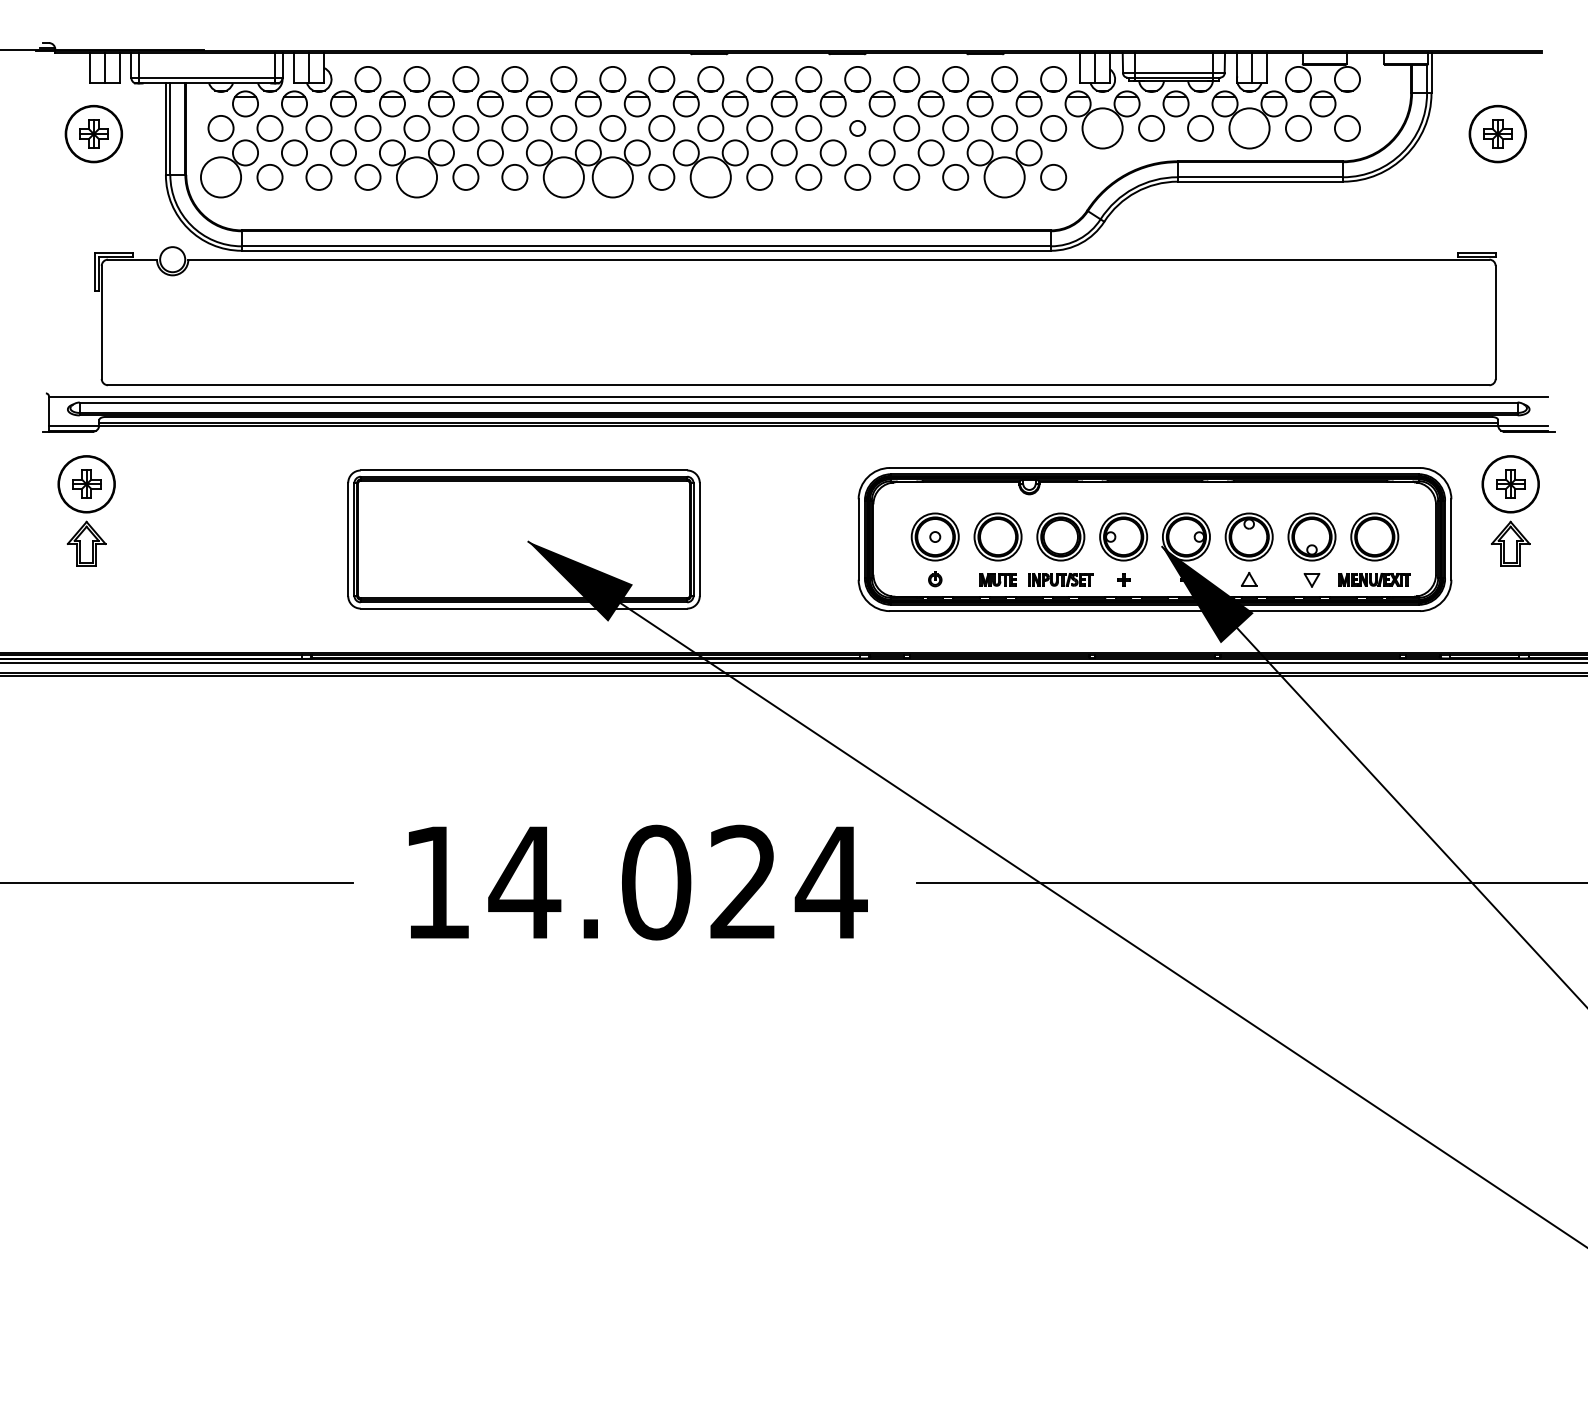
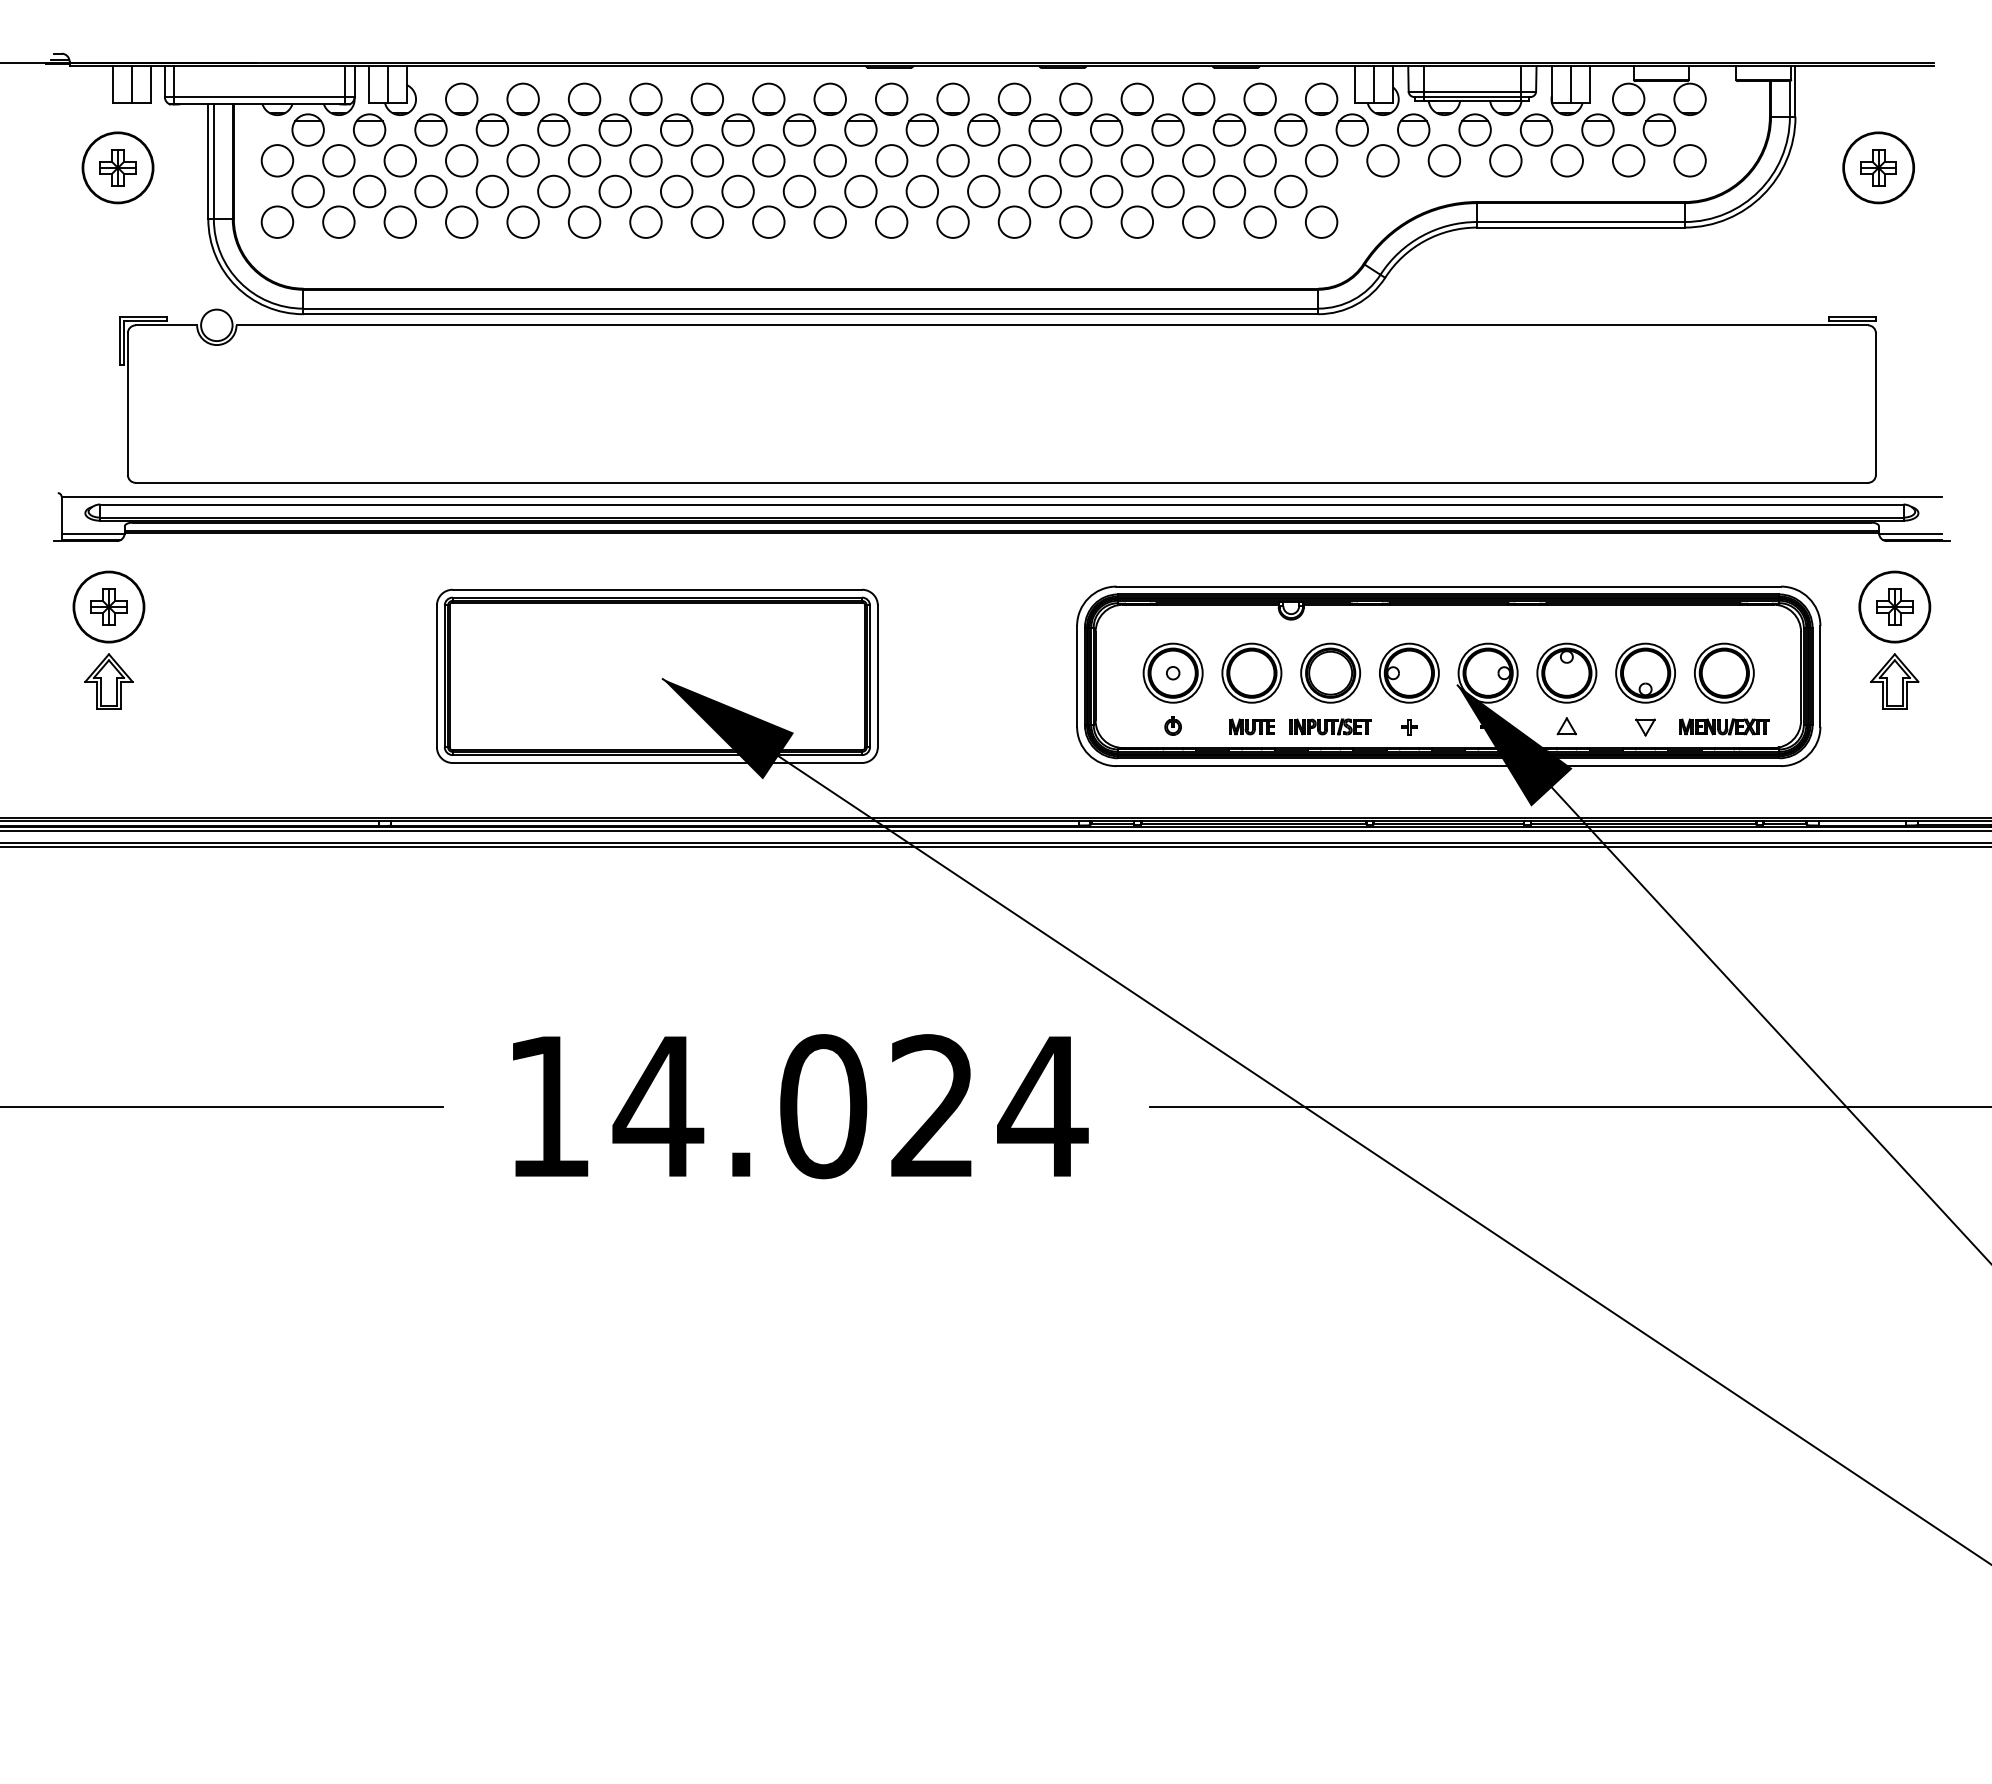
circle: (857, 128) -> (1075, 160), size x1.67
circle: (1102, 128) -> (1382, 160), size x0.62
circle: (1249, 128) -> (1567, 160), size x0.62
circle: (221, 176) -> (277, 221), size x0.62
circle: (416, 176) -> (522, 221), size x0.62
circle: (563, 176) -> (707, 221), size x0.62
circle: (612, 176) -> (768, 221), size x0.62
circle: (710, 176) -> (891, 221), size x0.62
circle: (1004, 176) -> (1259, 221), size x0.62

